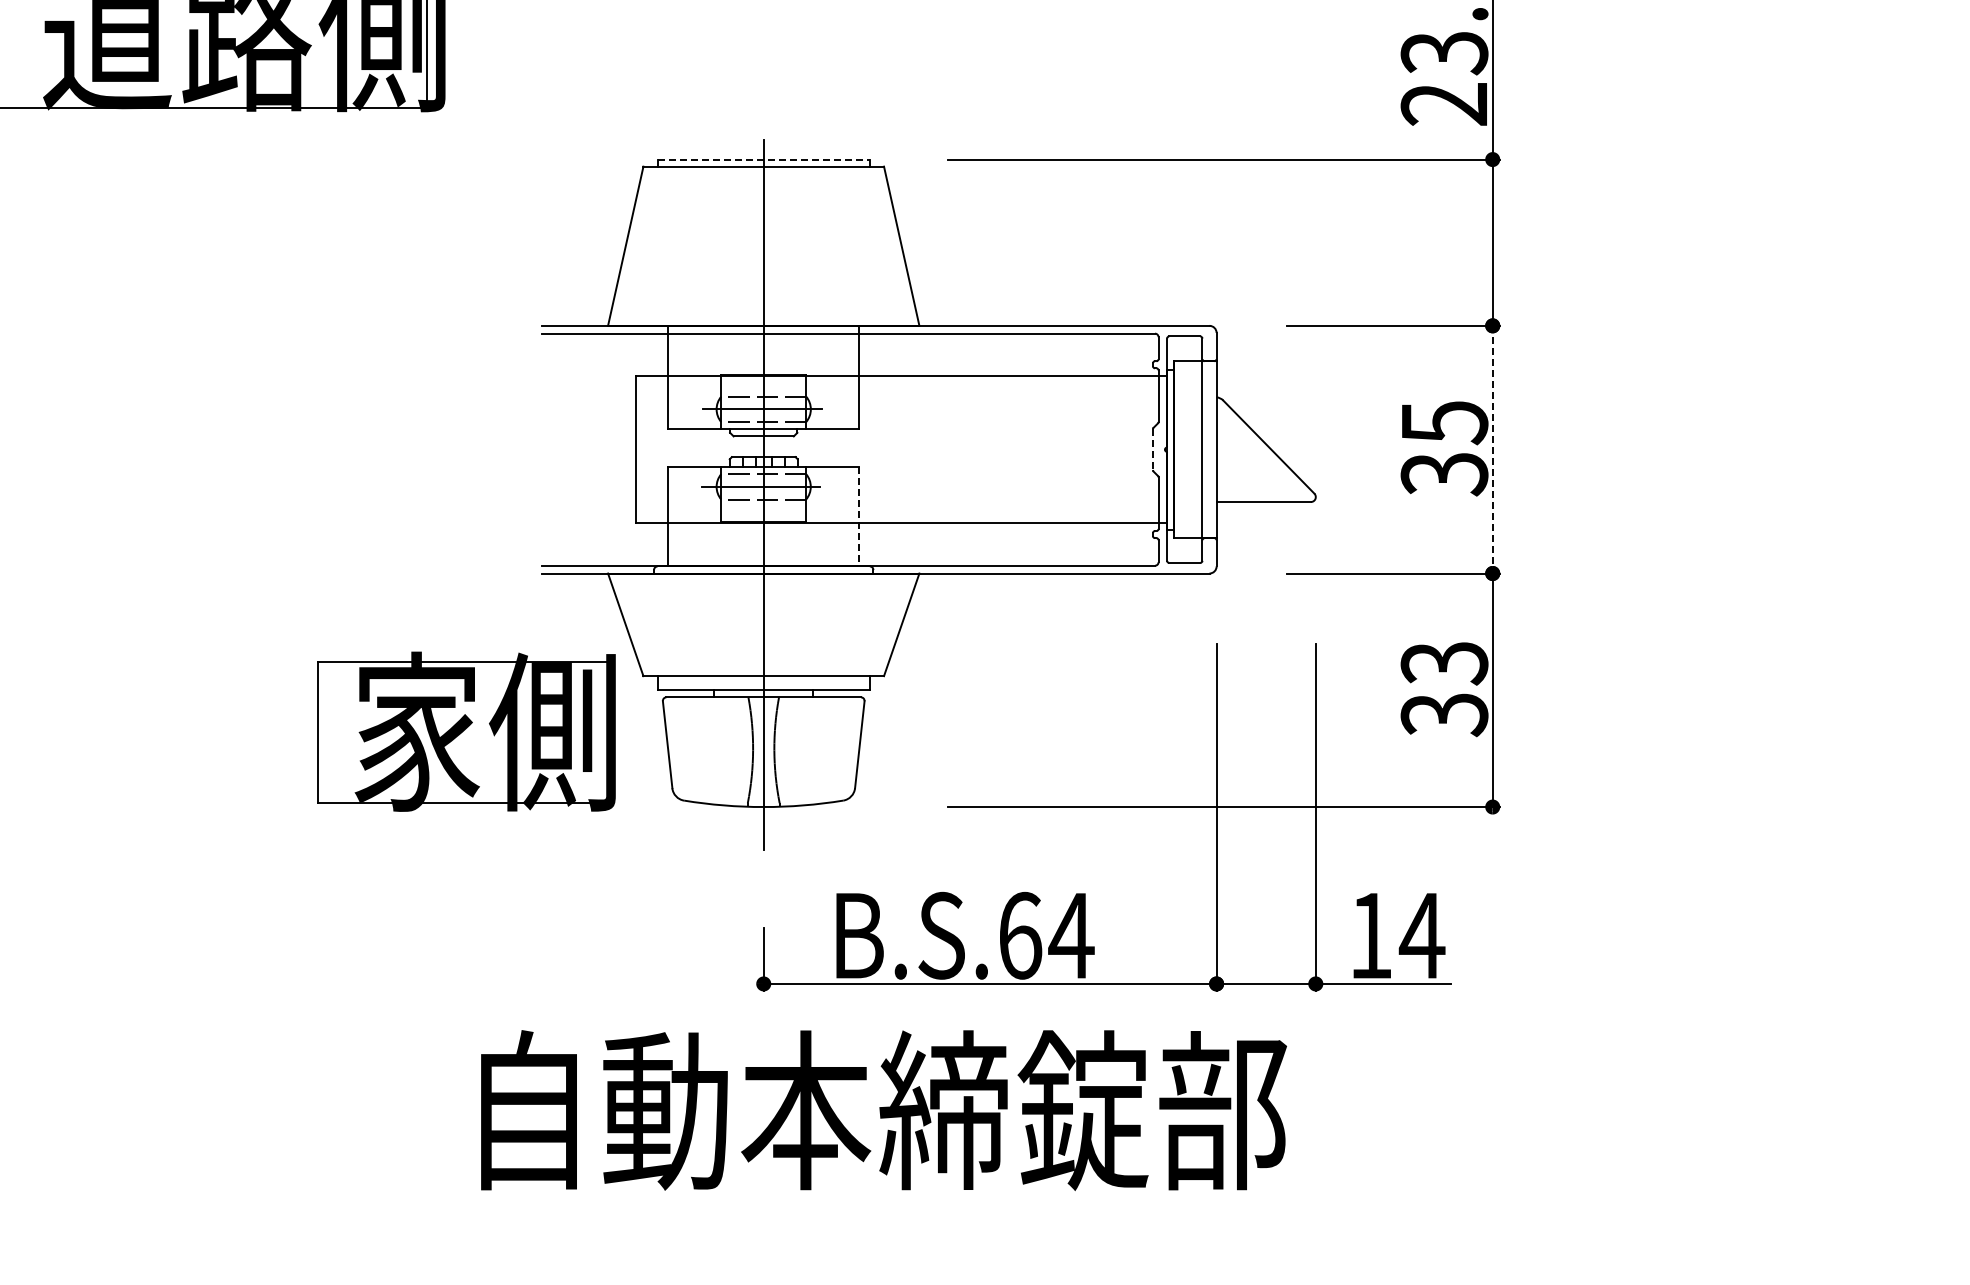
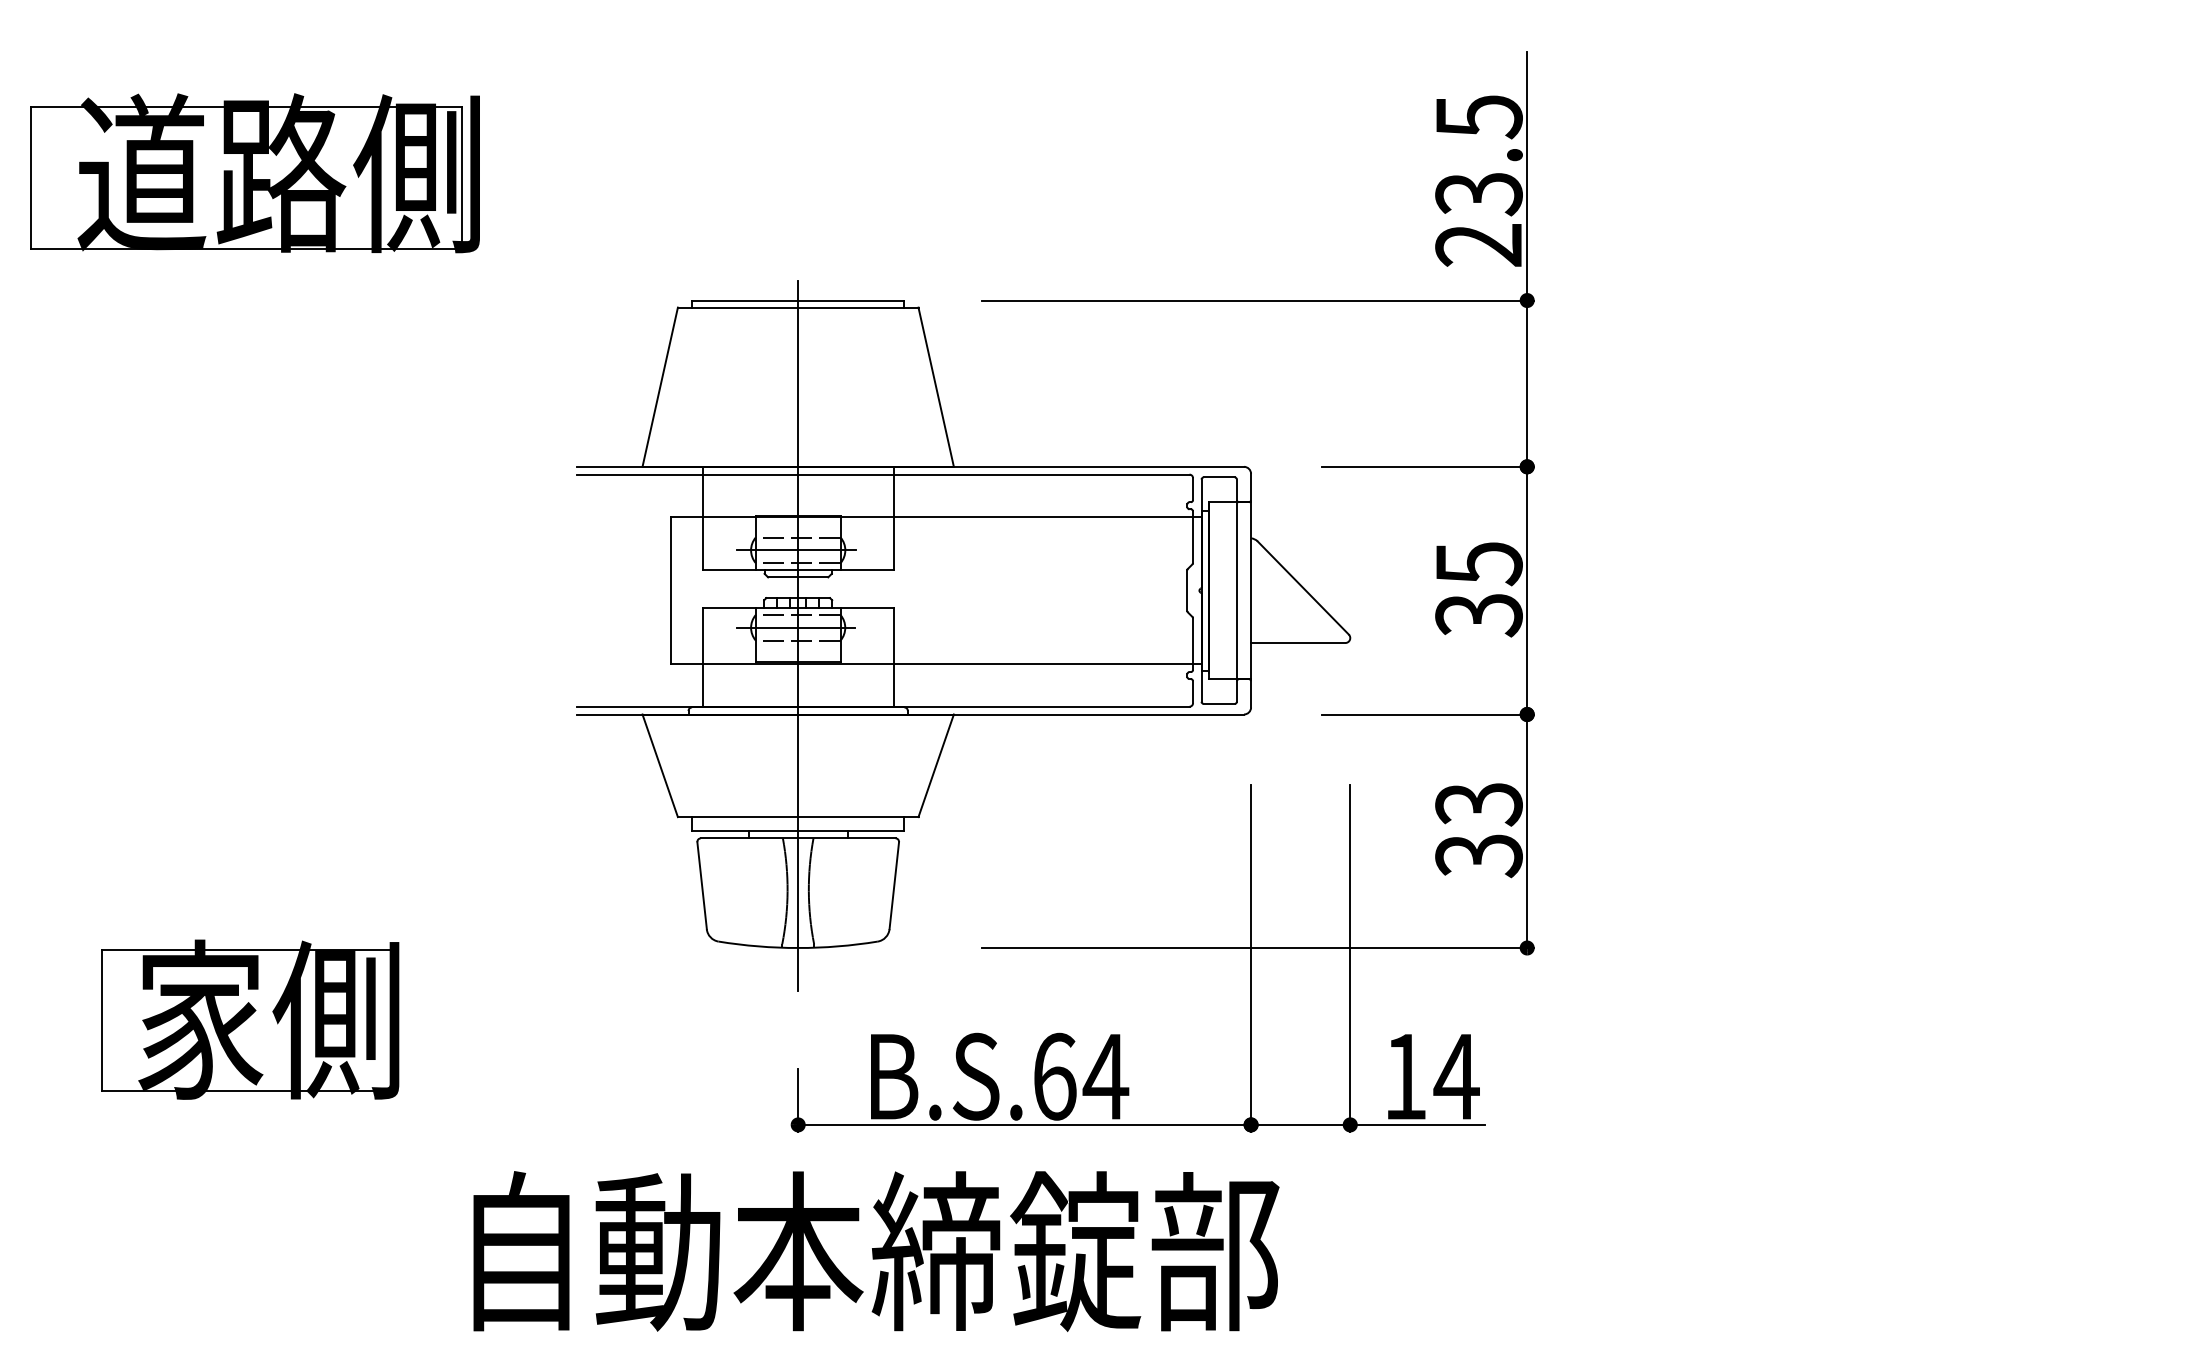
line: (764, 159) -> (798, 300), dashed -> solid
line: (1493, 449) -> (1527, 590), dashed -> solid
line: (1153, 450) -> (1187, 591), dashed -> solid
line: (859, 516) -> (893, 657), dashed -> solid
part: (467, 731) -> (250, 1019), moved
text: (884, 1110) -> (876, 1251), moved

